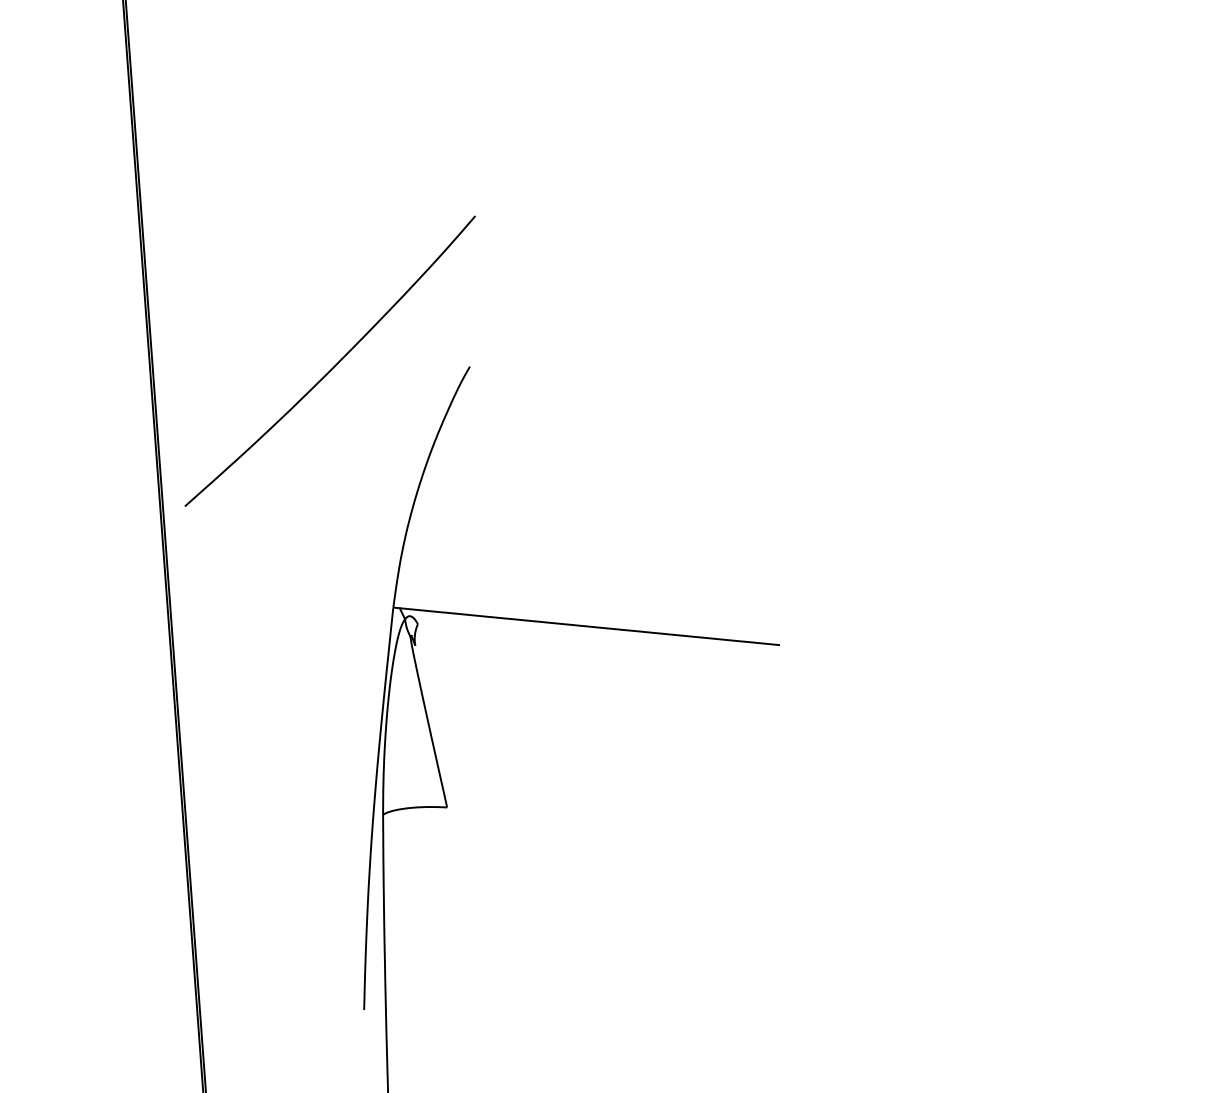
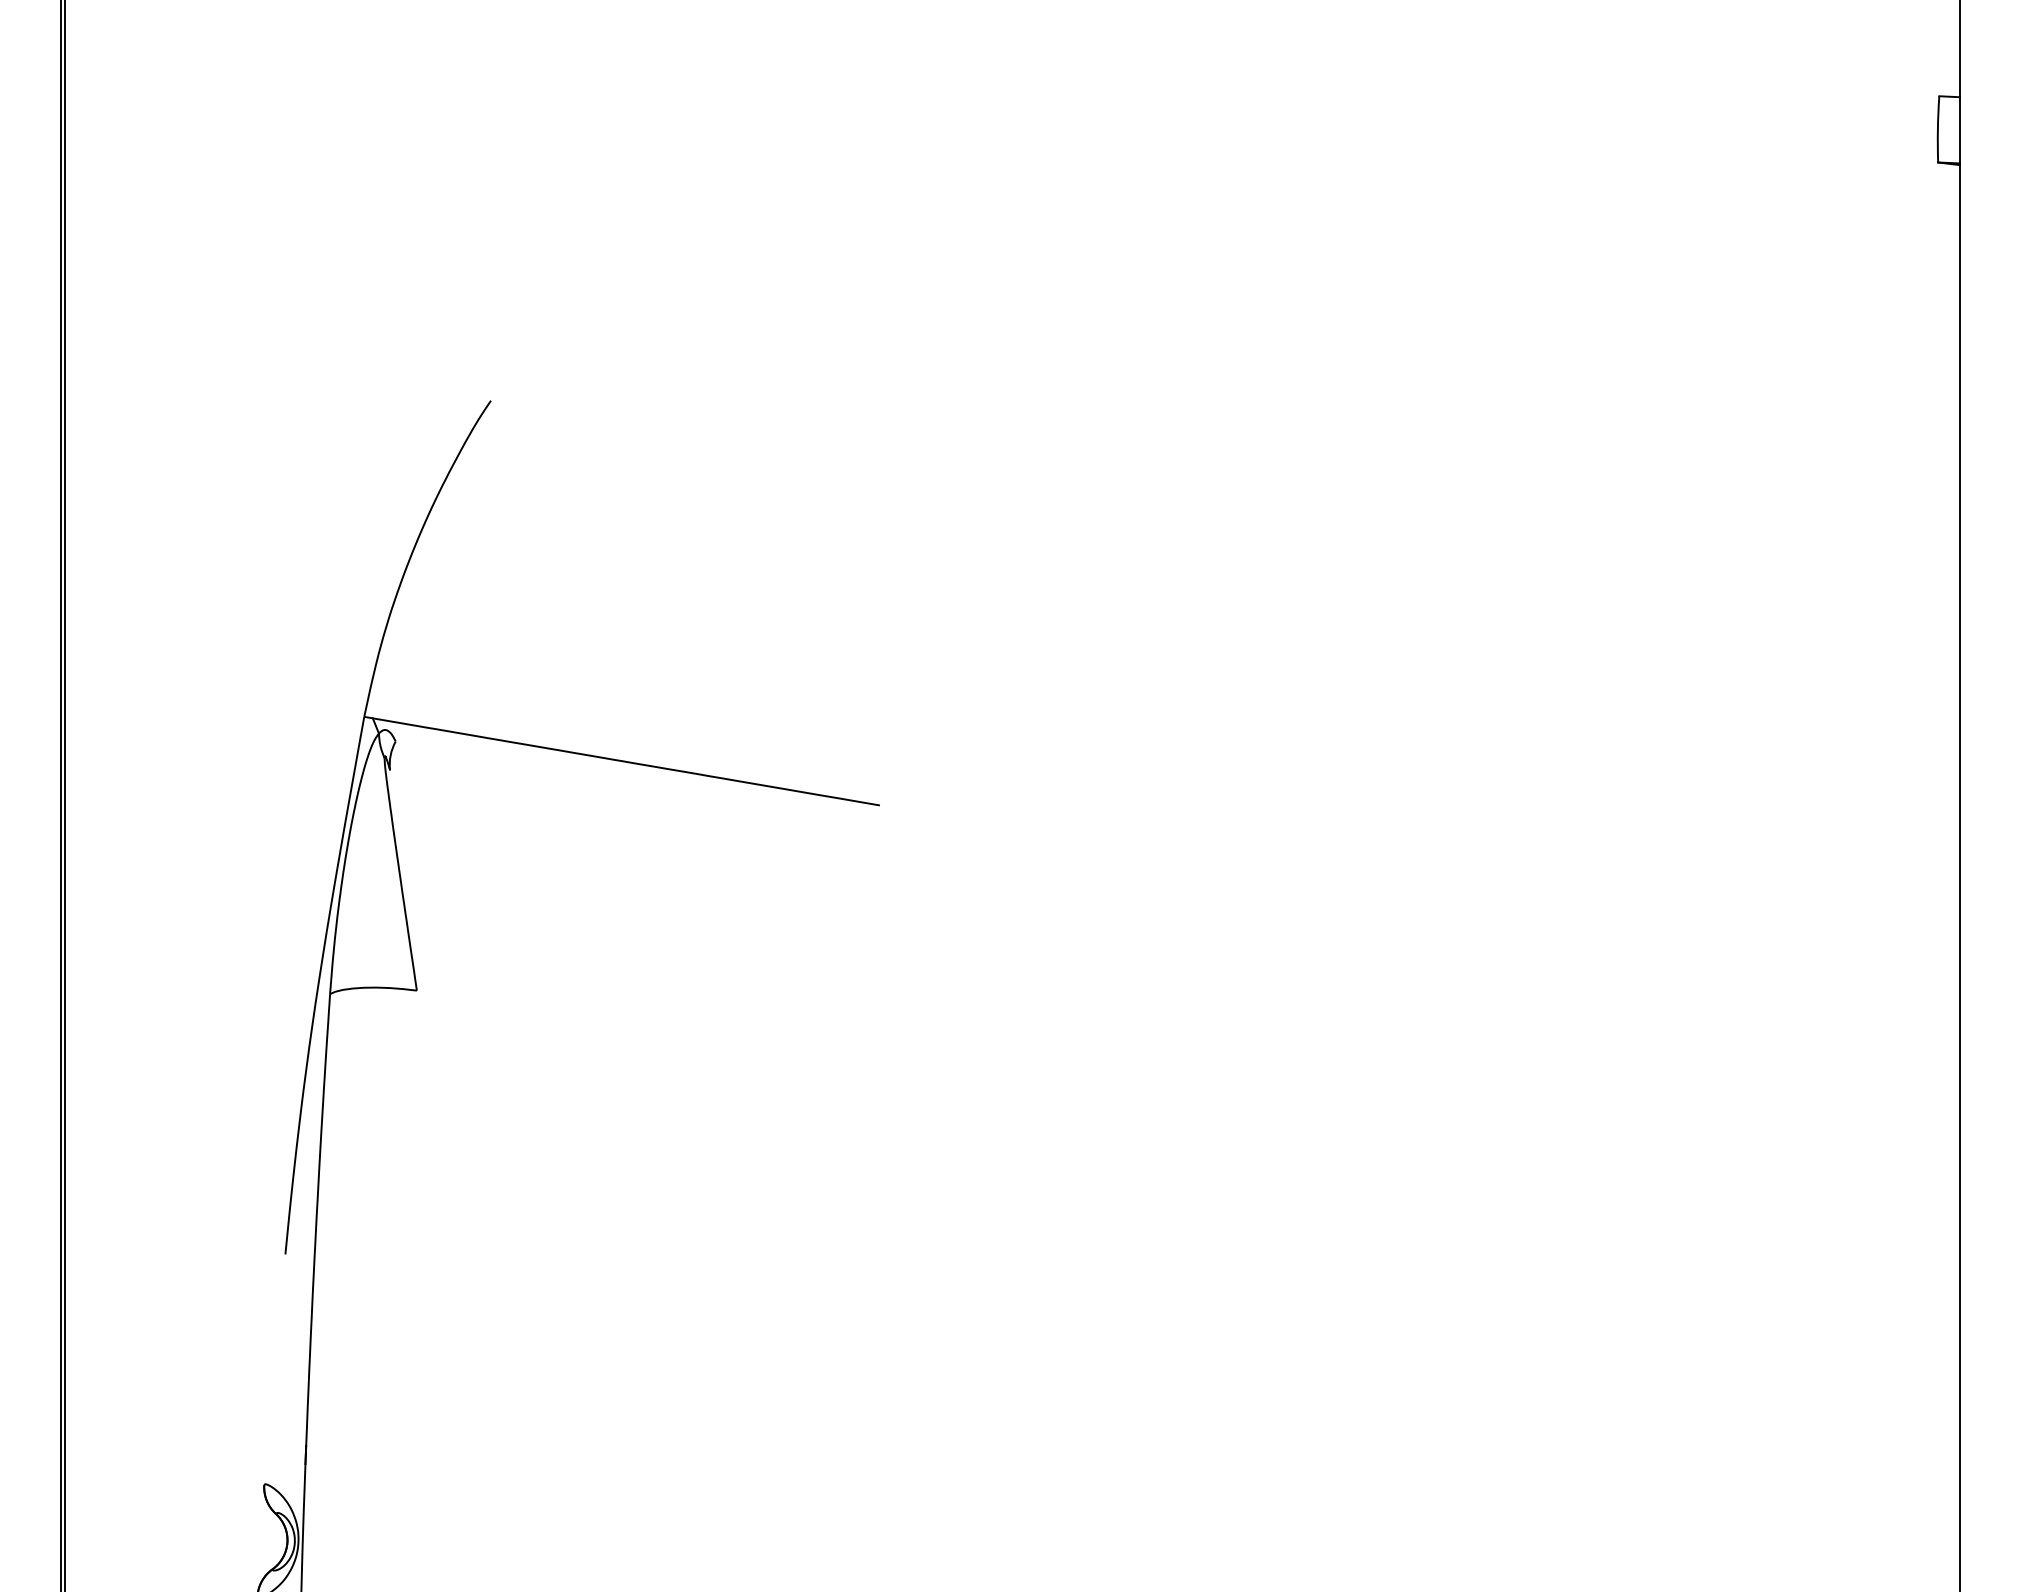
curve: (334, 365) -> (309, 385), removed

